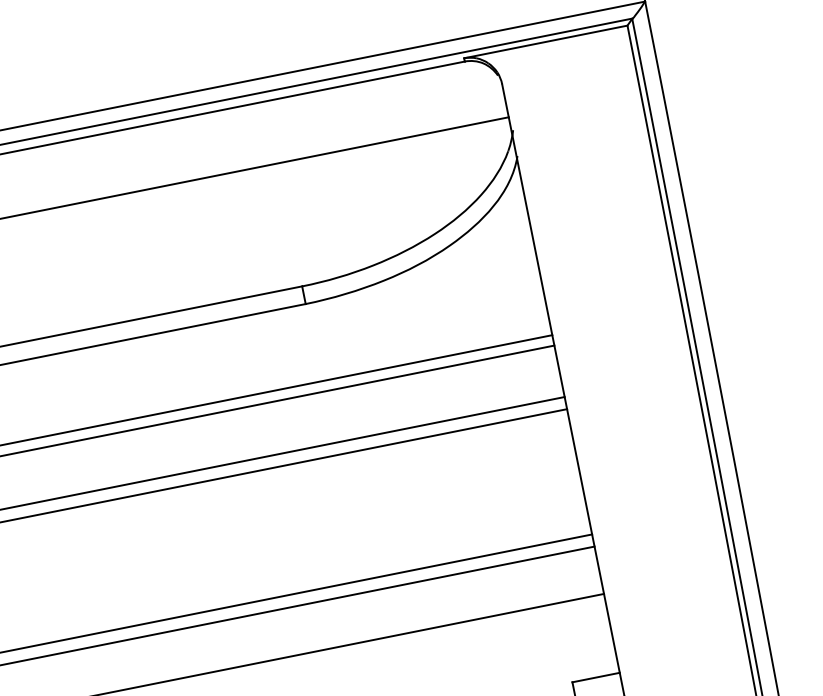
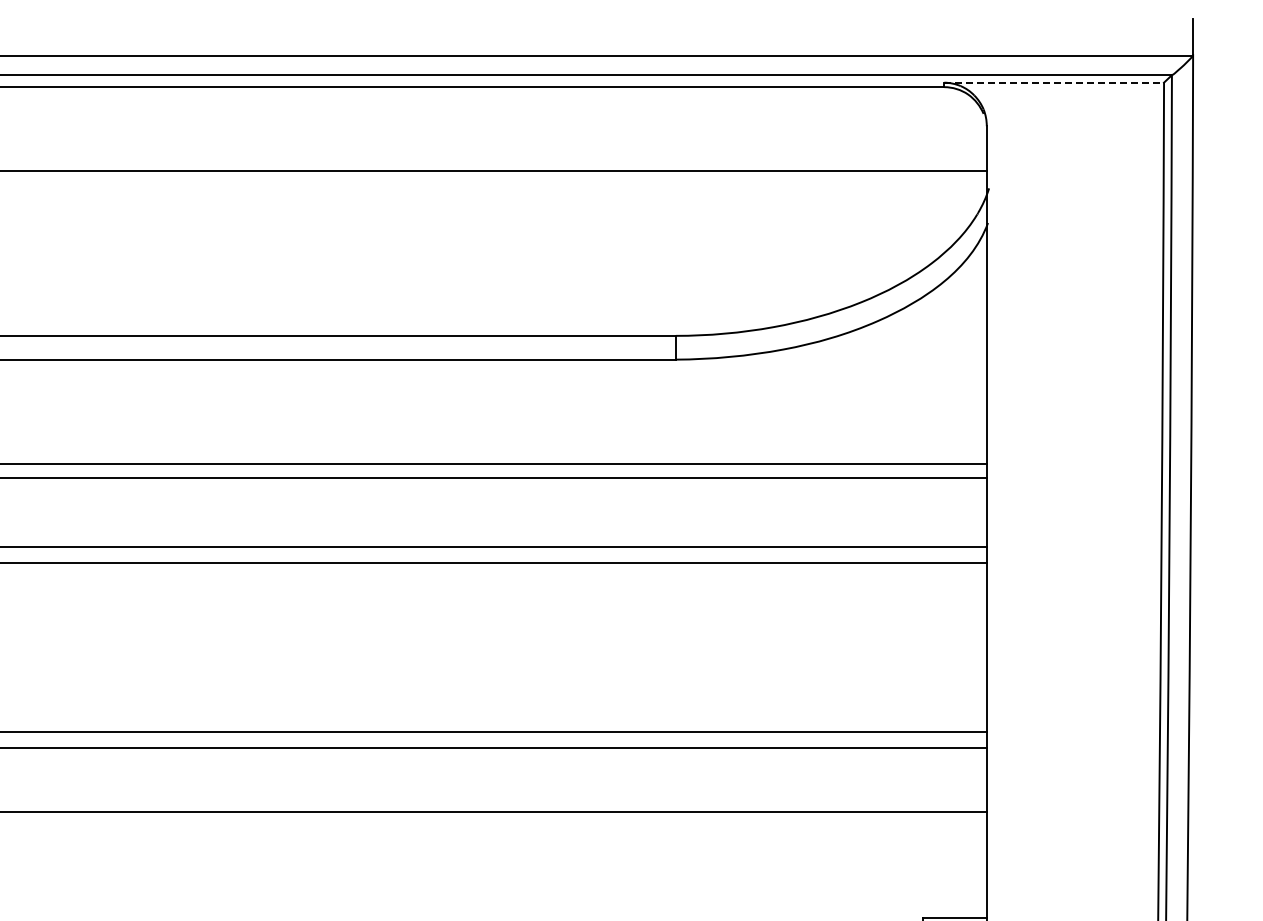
line: (546, 41) -> (1054, 82), solid -> dashed

